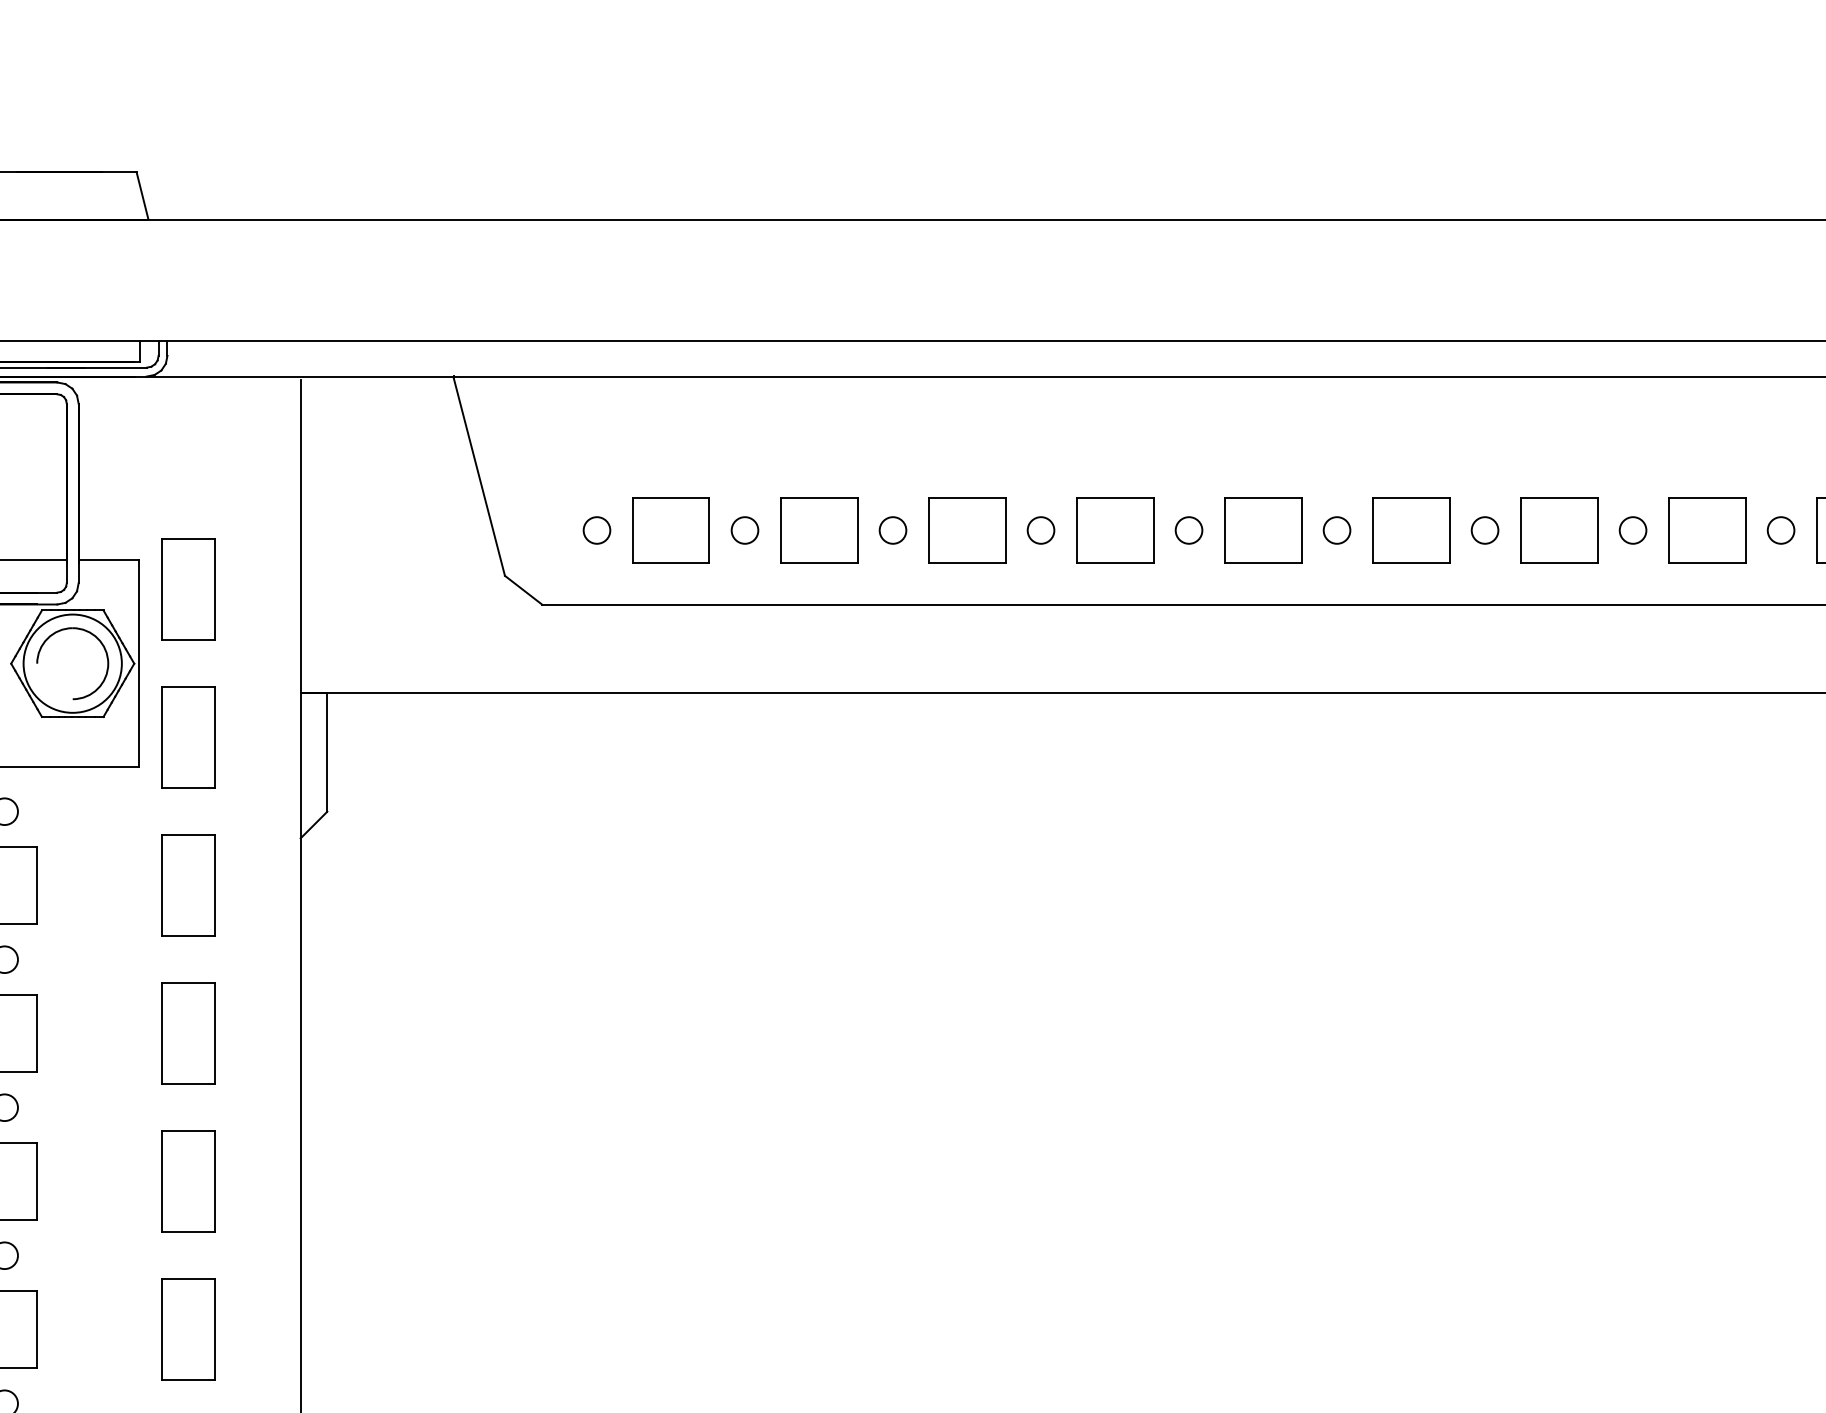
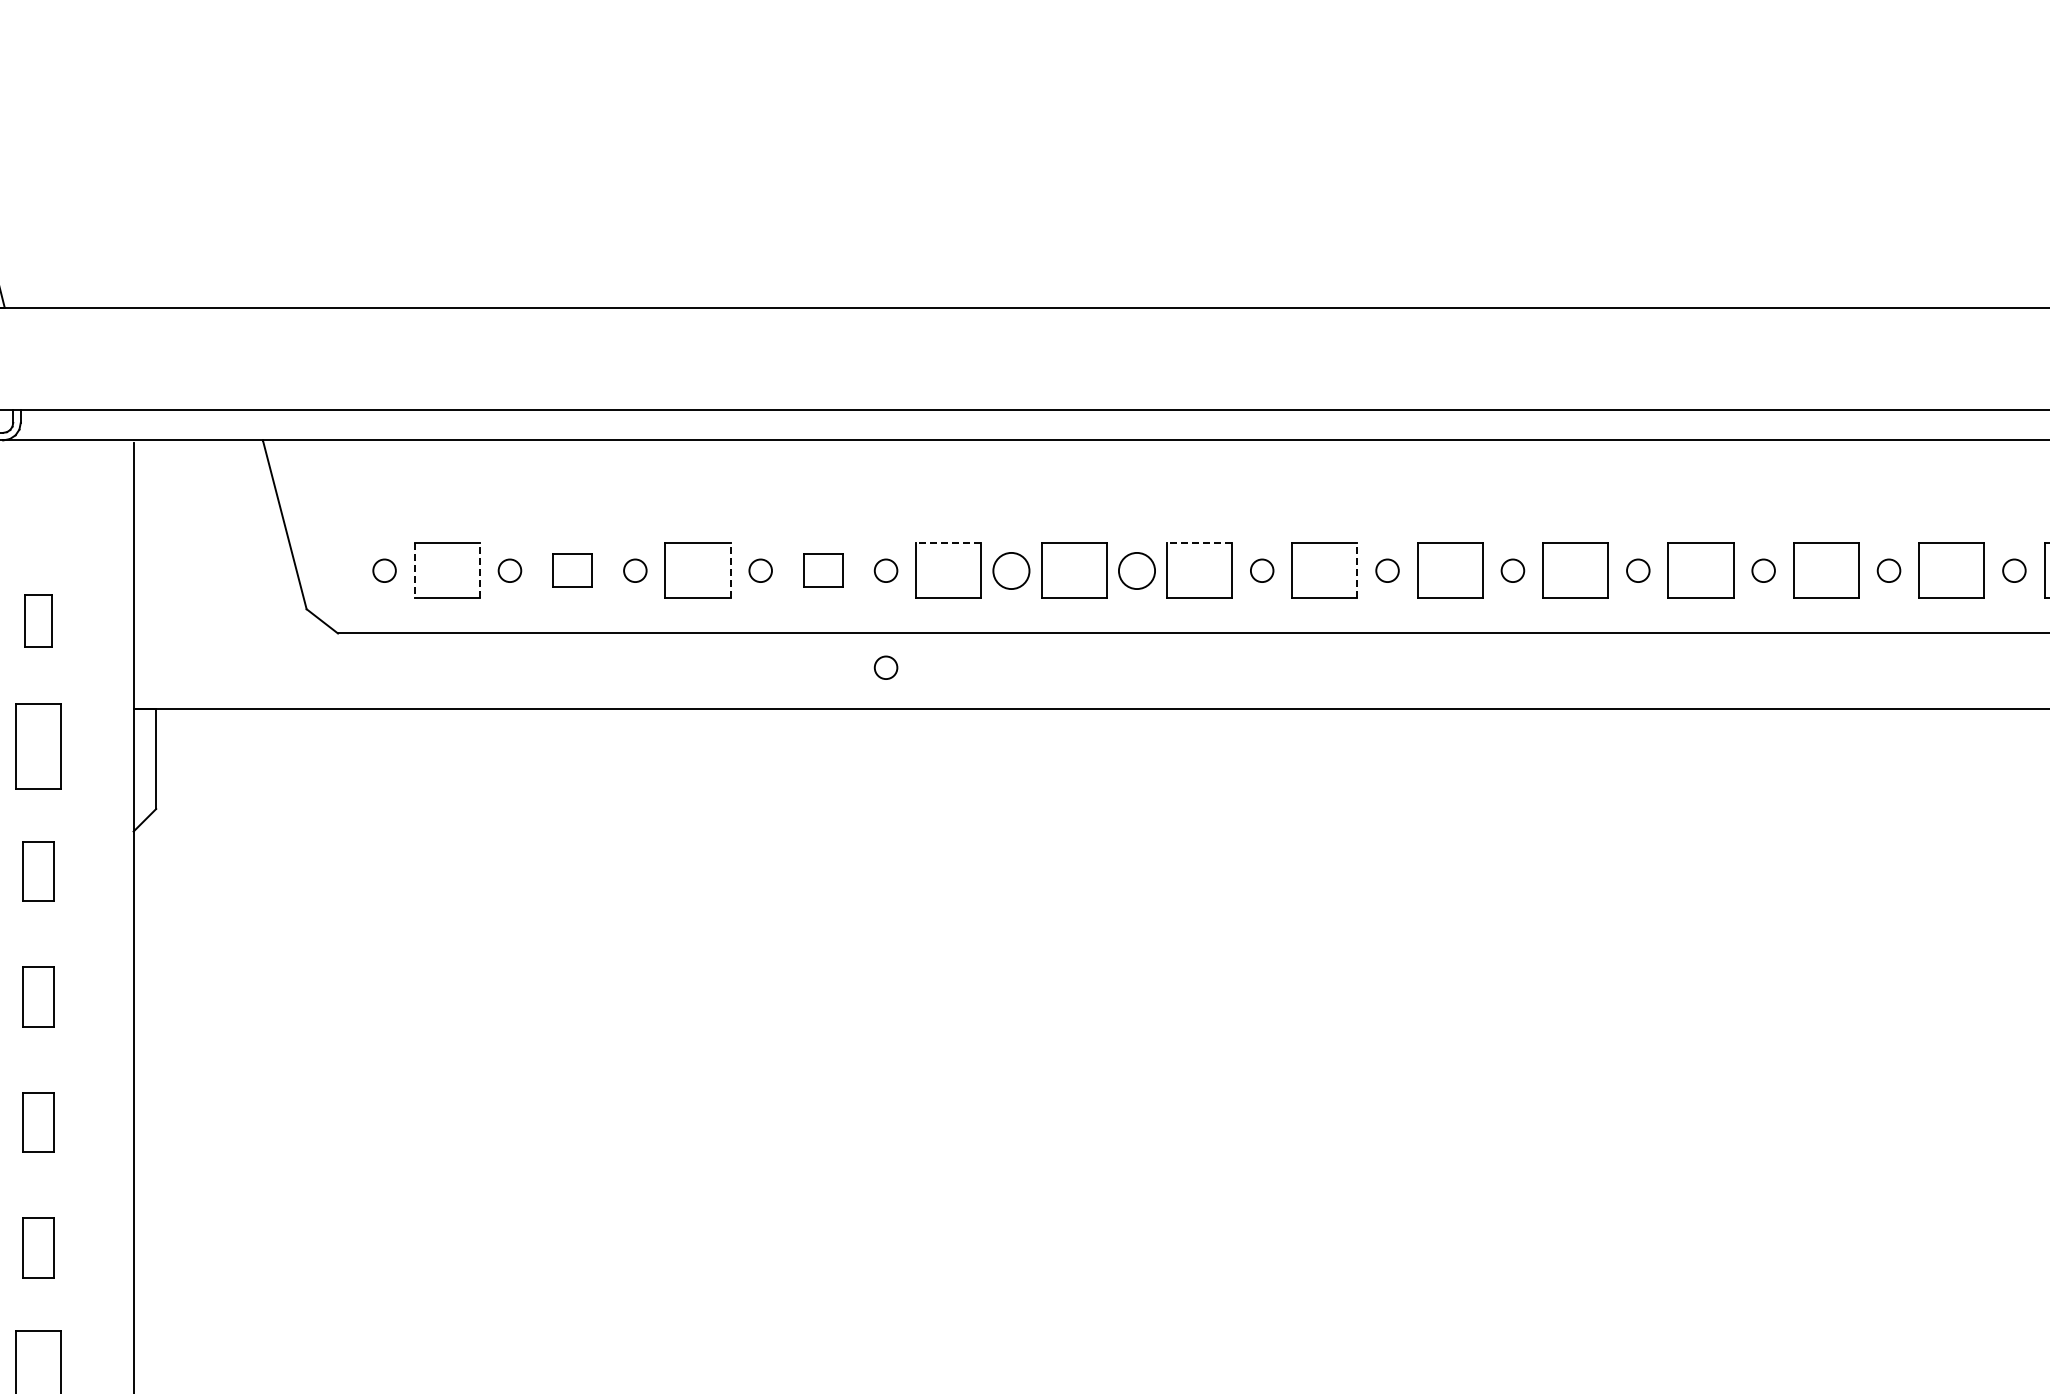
line: (1262, 498) -> (948, 543), solid -> dashed
line: (1559, 498) -> (1199, 543), solid -> dashed
line: (632, 530) -> (414, 570), solid -> dashed
line: (709, 530) -> (479, 570), solid -> dashed
part: (818, 530) -> (572, 570), size x0.6
line: (1005, 530) -> (730, 570), solid -> dashed
part: (1115, 530) -> (823, 570), size x0.6
circle: (1337, 530) -> (1011, 570), size x1.6
circle: (1484, 530) -> (1136, 570), size x1.6
line: (1745, 530) -> (1357, 570), solid -> dashed
part: (188, 589) -> (38, 620), size x0.6
circle: (1188, 644) -> (885, 667), added
part: (188, 885) -> (38, 871), size x0.7
part: (188, 1033) -> (38, 996), size x0.7
part: (188, 1181) -> (38, 1122), size x0.7
part: (188, 1329) -> (38, 1247), size x0.7

